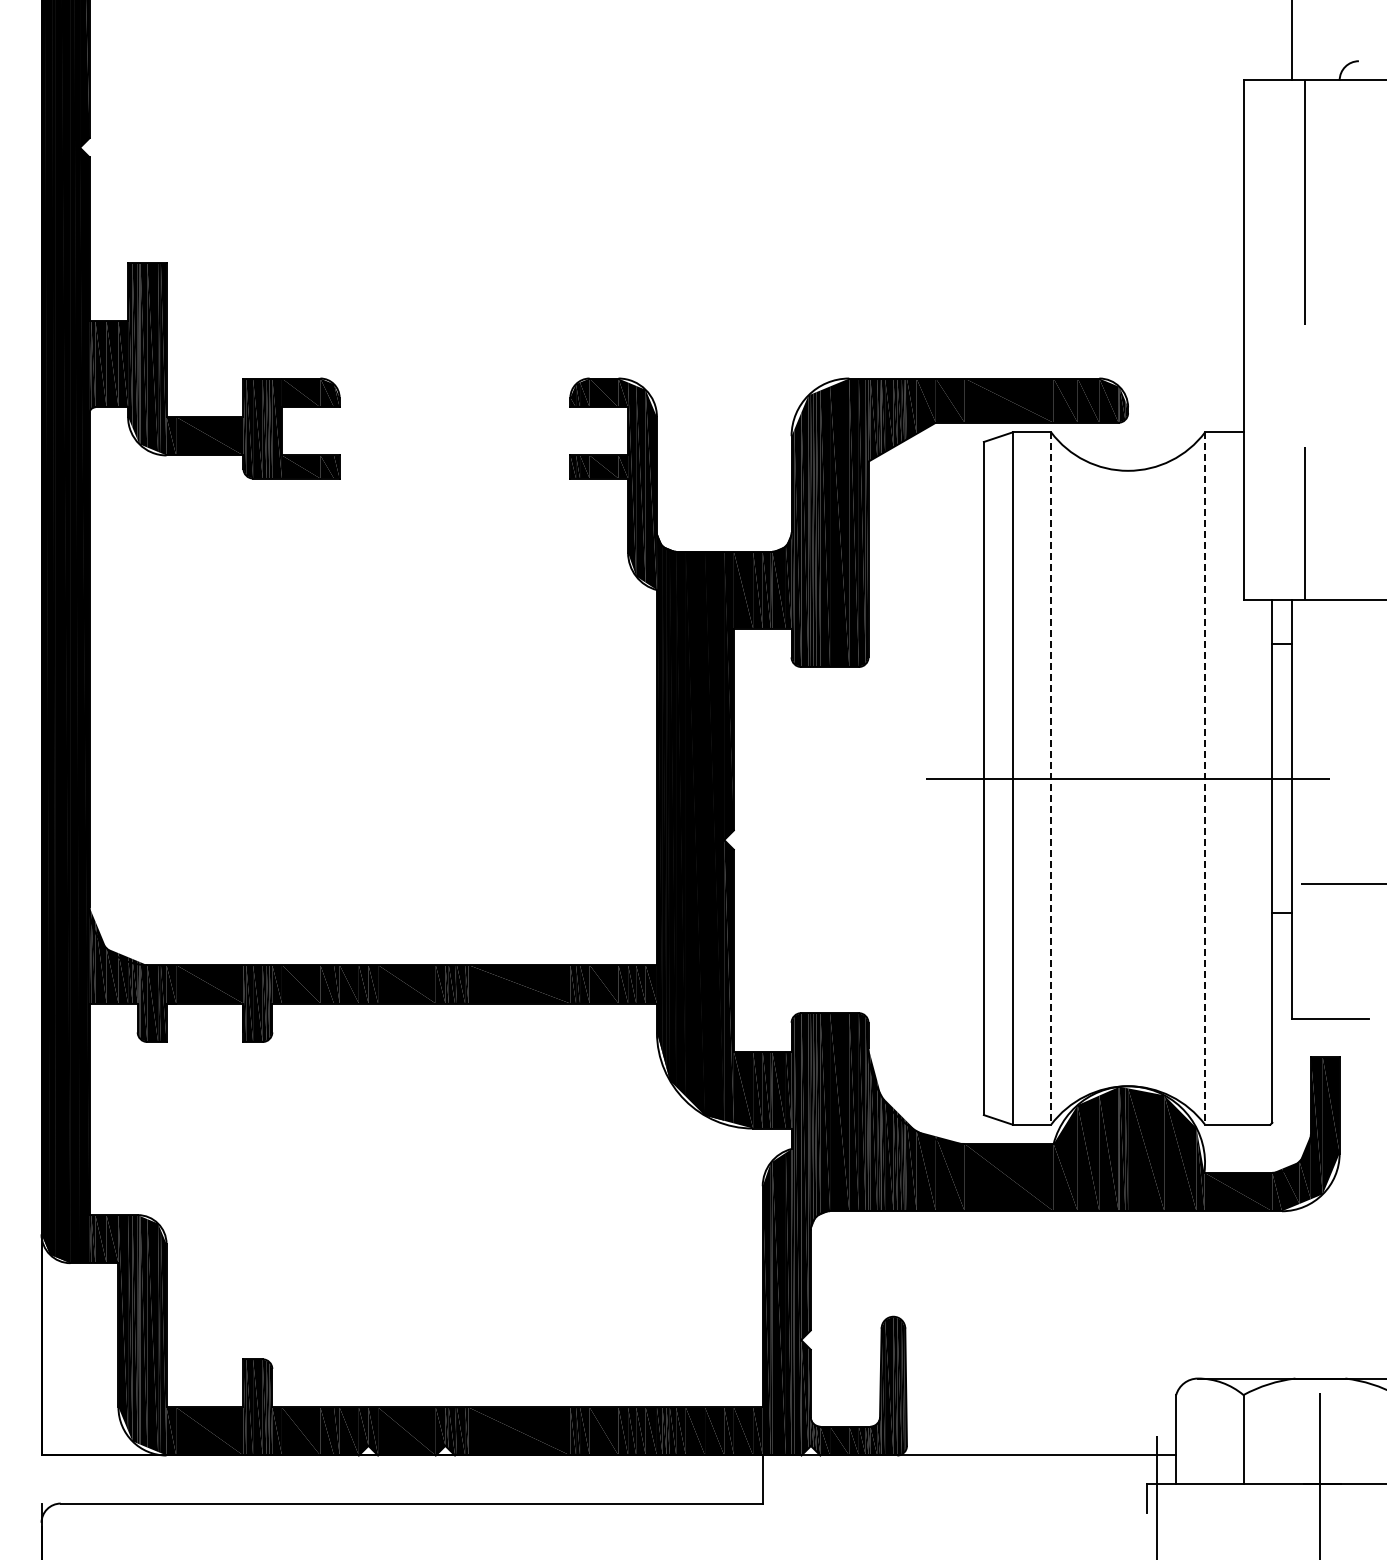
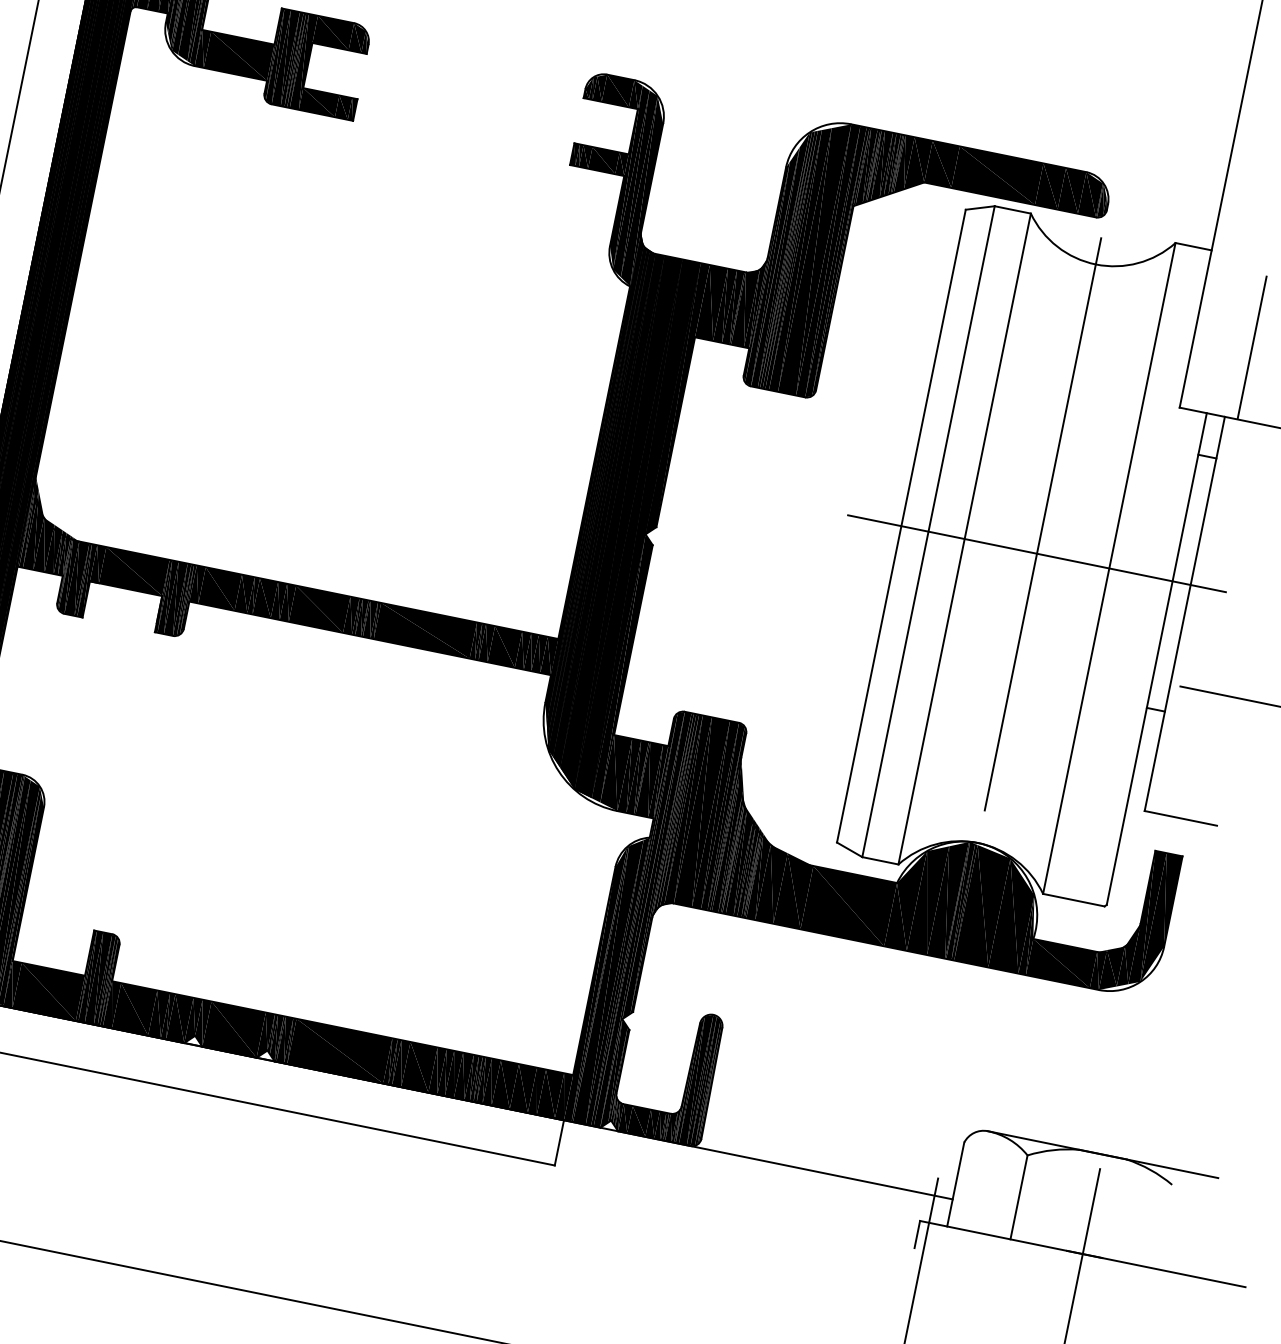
line: (1128, 778) -> (1037, 553), added
line: (1051, 779) -> (964, 539), dashed -> solid
line: (1205, 779) -> (1109, 569), dashed -> solid

